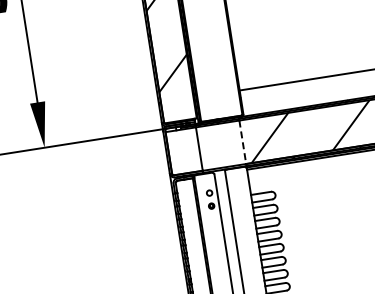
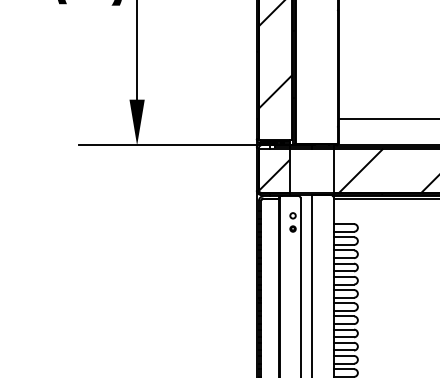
line: (242, 142) -> (333, 170), dashed -> solid
hatch: (183, 155) -> (273, 174), added

